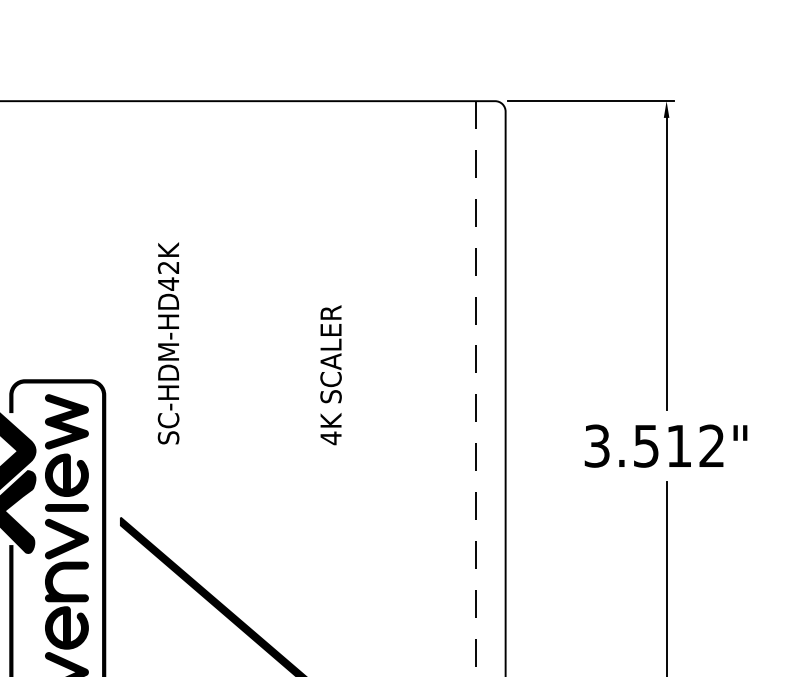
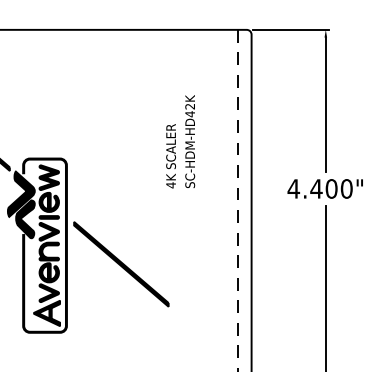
text: (169, 343) -> (190, 141), moved
text: (652, 445) -> (319, 188), 3.512" -> 4.400"

